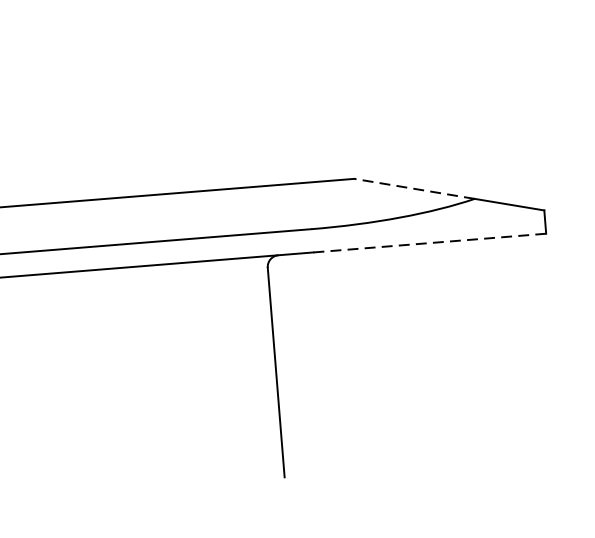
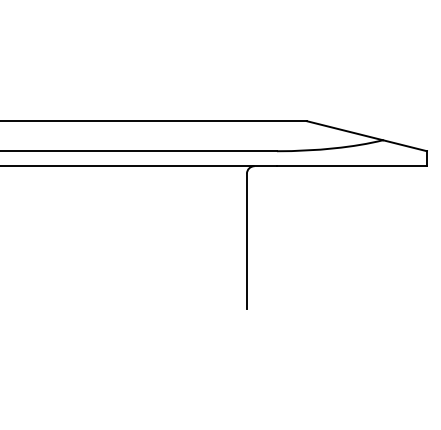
line: (413, 188) -> (344, 130), dashed -> solid
line: (429, 243) -> (351, 166), dashed -> solid

